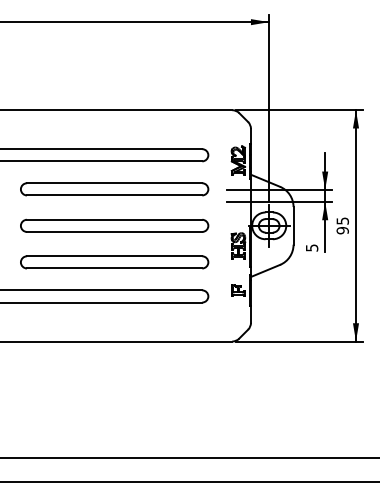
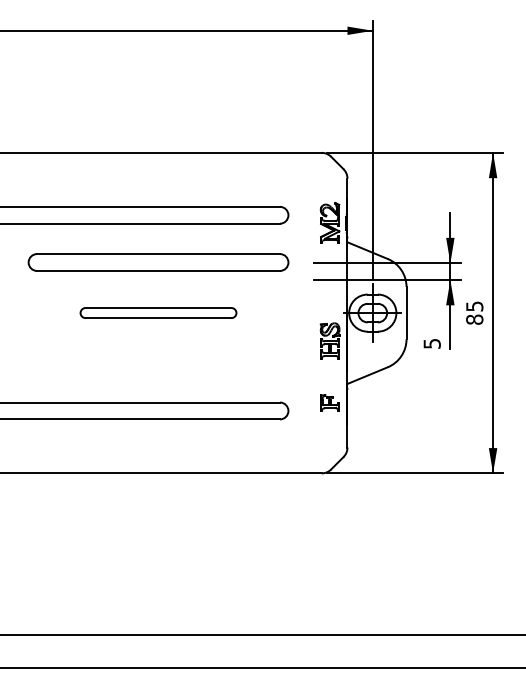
part: (114, 225) -> (158, 312), size x0.6
text: (342, 230) -> (474, 319), 95 -> 85
part: (114, 262) -> (158, 363), removed

